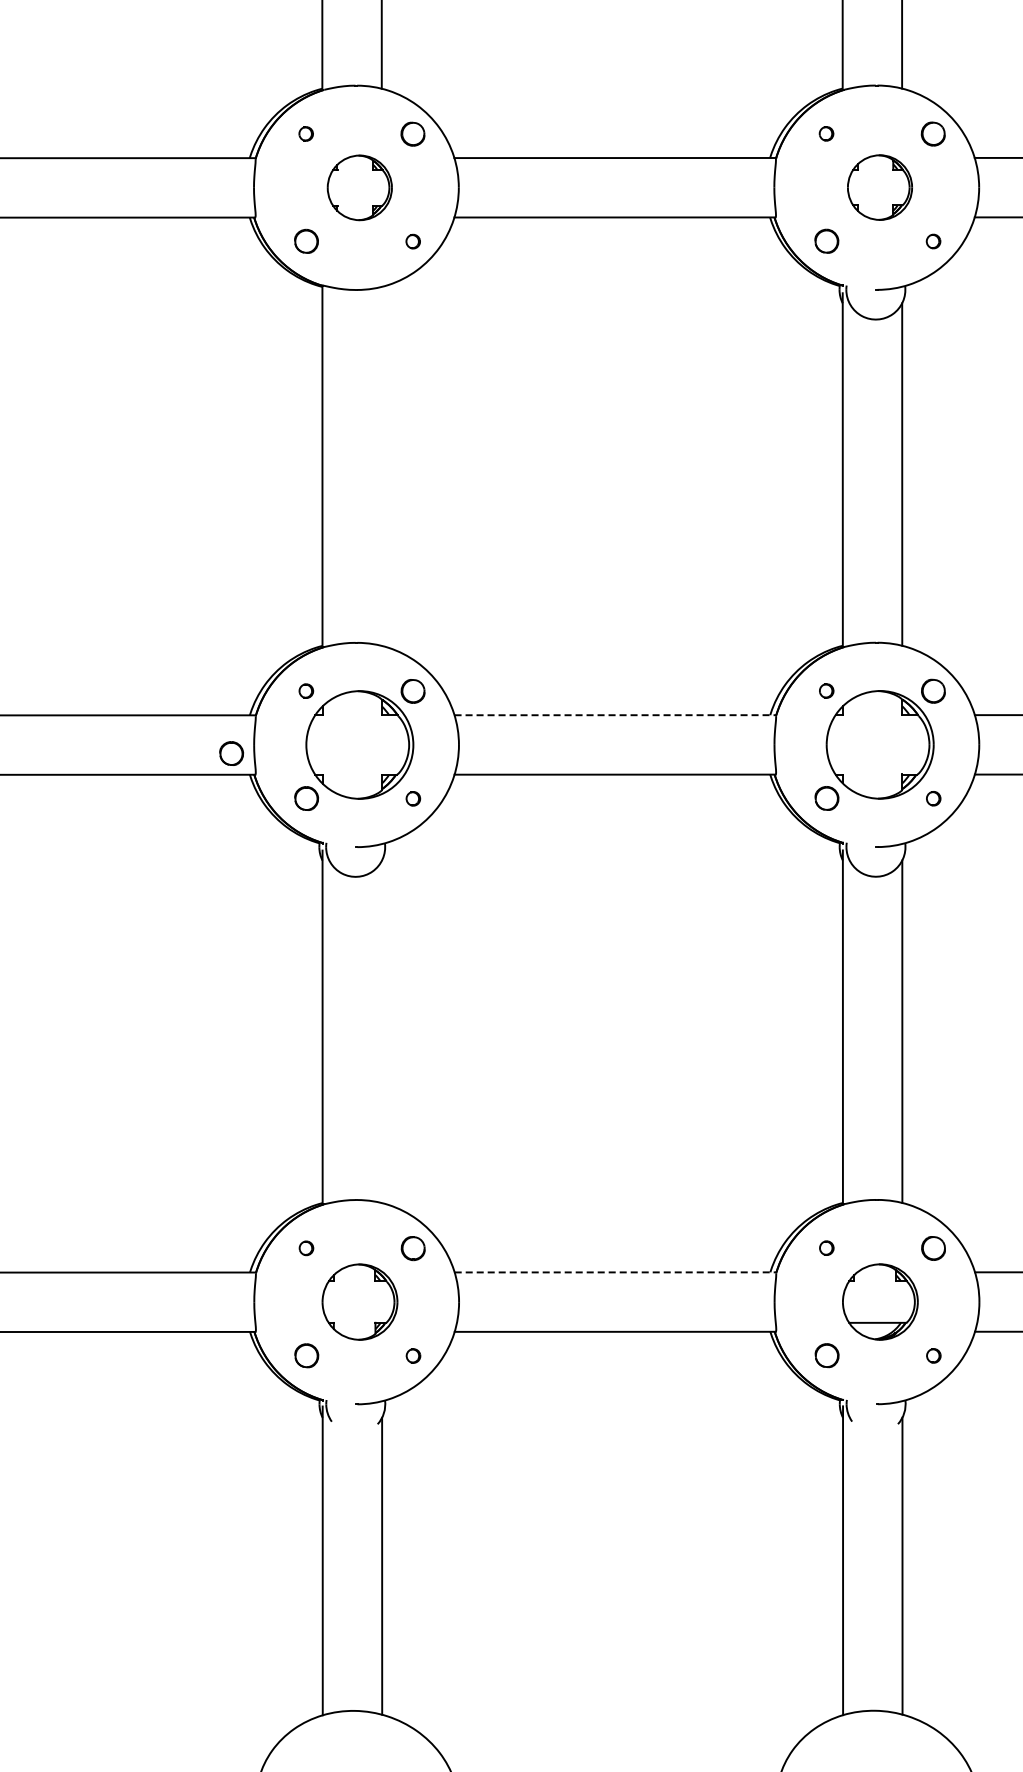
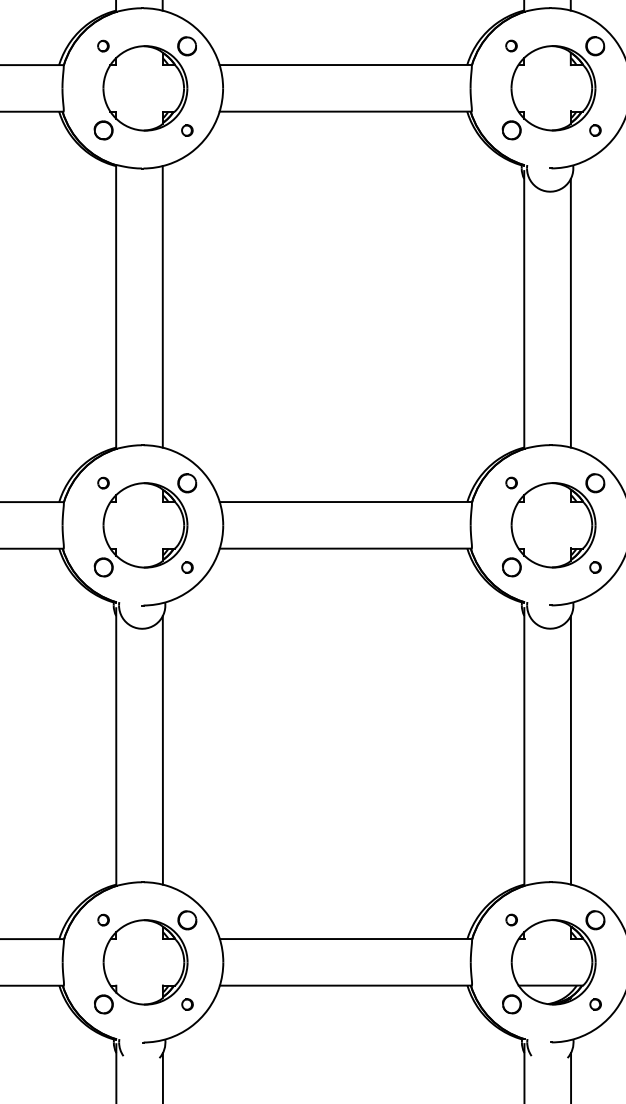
part: (359, 187) -> (145, 88), size x1.67
part: (879, 187) -> (553, 88), size x1.67
line: (381, 465) -> (162, 306), added
line: (615, 715) -> (345, 502), dashed -> solid
part: (231, 753) -> (44, 532), removed
line: (381, 1031) -> (162, 750), added
line: (615, 1272) -> (345, 939), dashed -> solid
part: (359, 1301) -> (145, 961), size x1.43
part: (880, 1301) -> (553, 961), size x1.43

